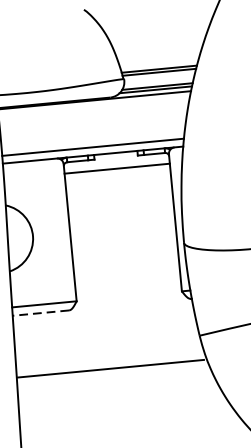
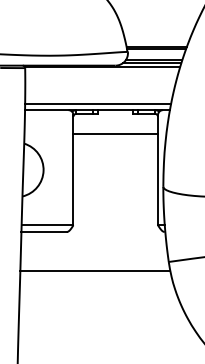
line: (116, 168) -> (115, 133), moved
line: (41, 313) -> (44, 232), dashed -> solid
line: (110, 368) -> (95, 270), moved

